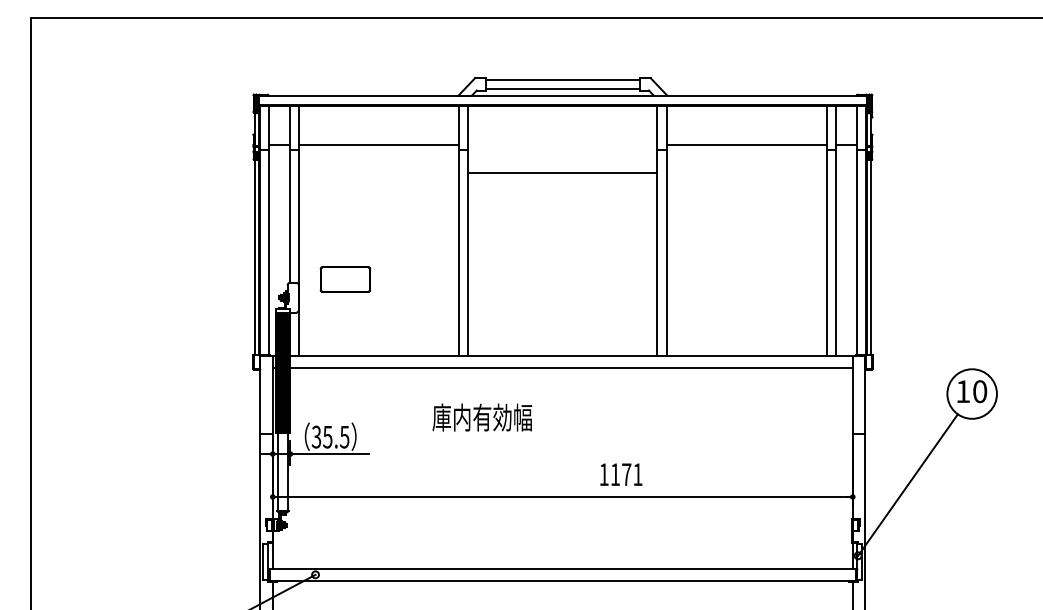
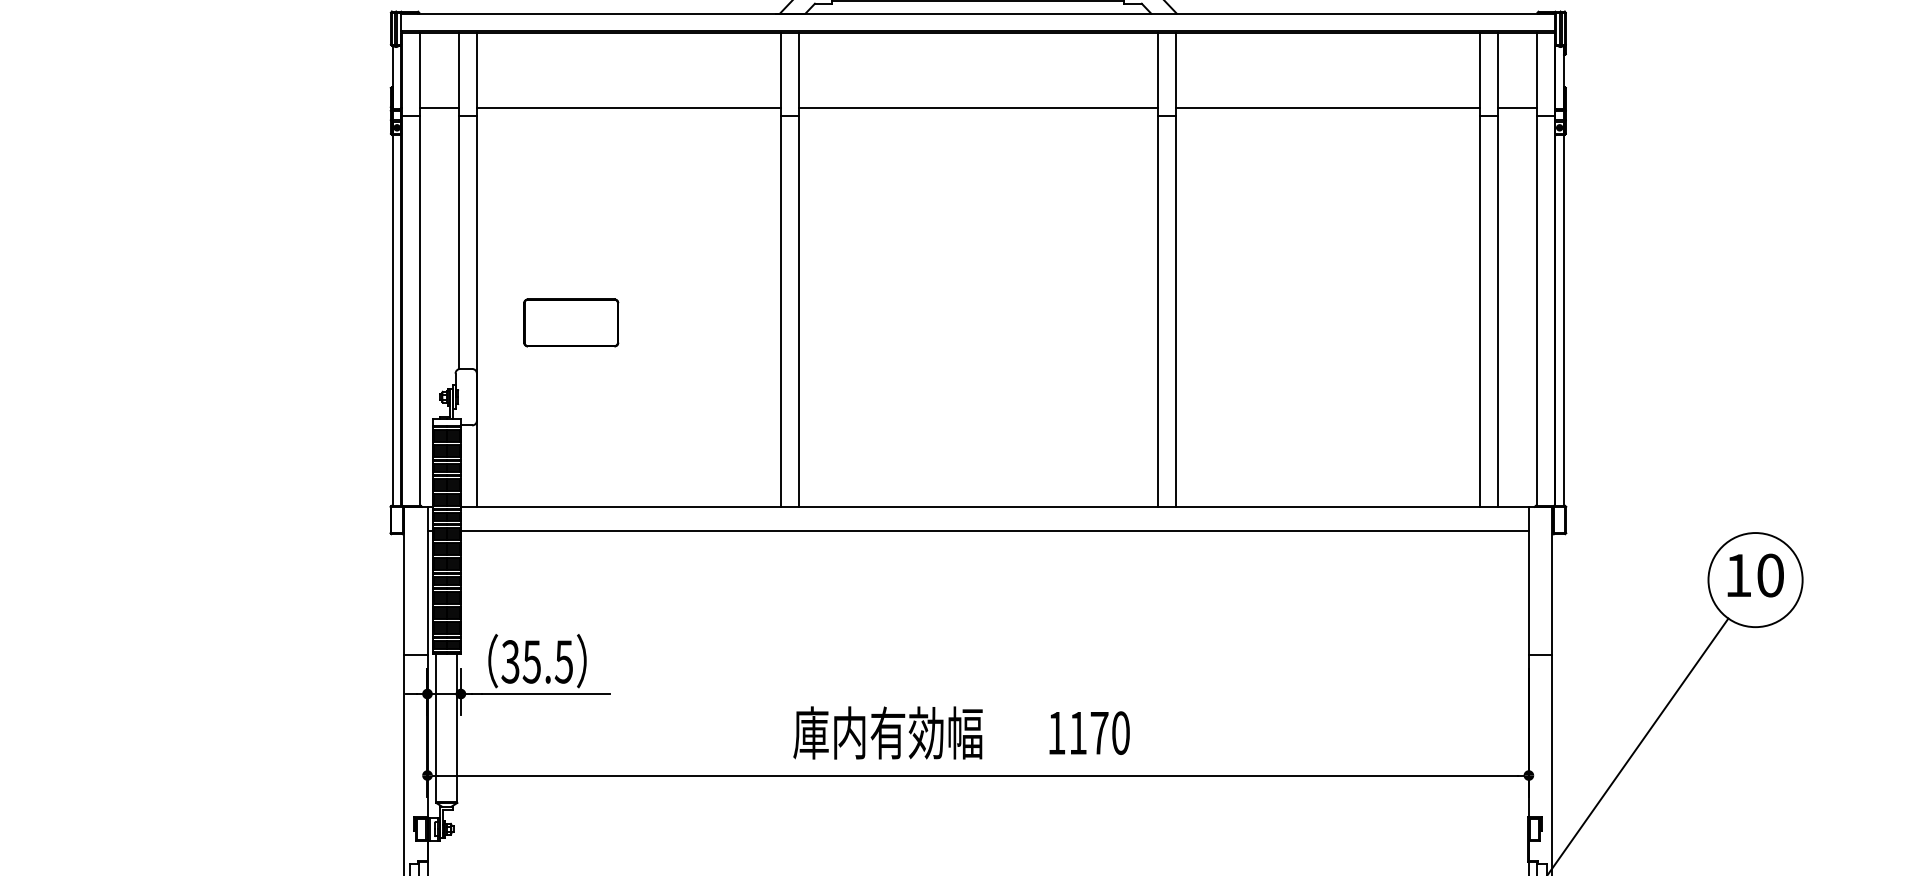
line: (562, 173) -> (977, 108), moved
part: (345, 279) -> (571, 322), moved
text: (482, 417) -> (888, 732), moved
text: (637, 474) -> (1120, 732), 1171 -> 1170

